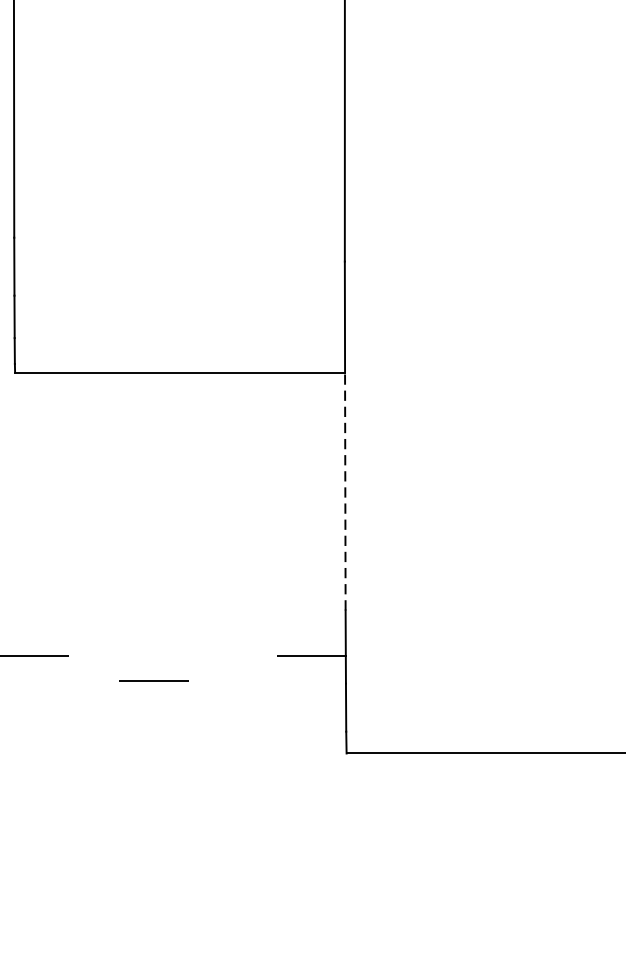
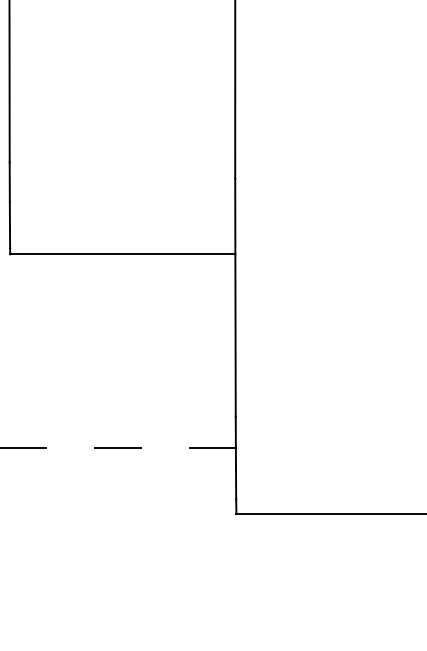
line: (345, 490) -> (235, 334), dashed -> solid
line: (153, 680) -> (117, 447), moved

